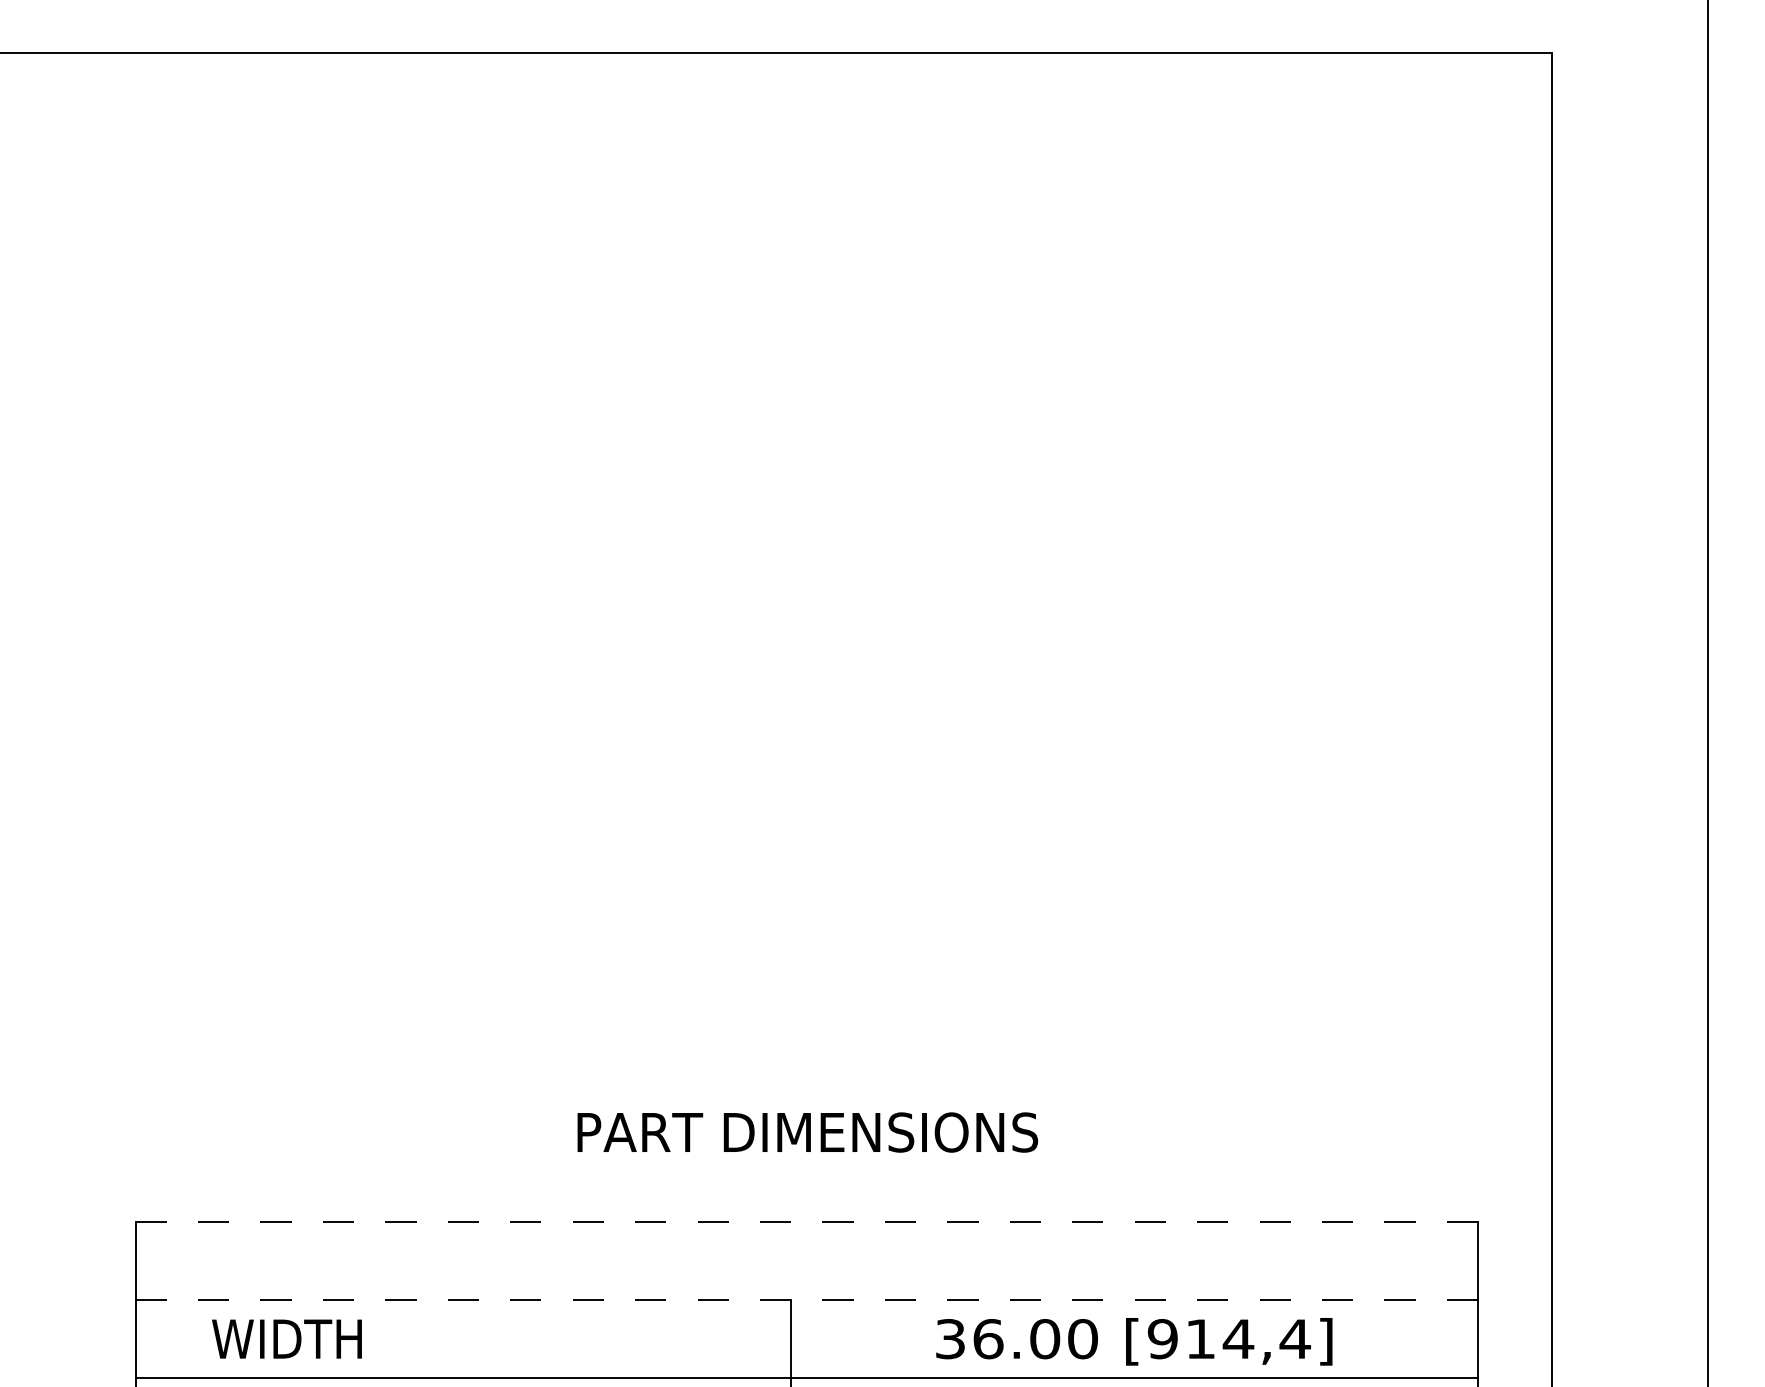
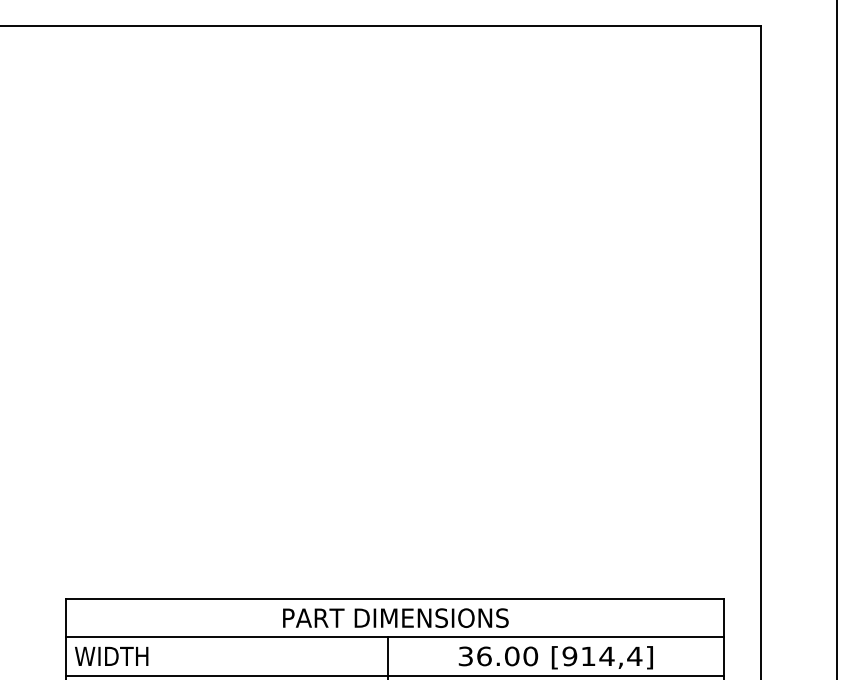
text: (807, 1131) -> (395, 617), moved
line: (807, 1222) -> (395, 599), dashed -> solid
line: (807, 1300) -> (395, 637), dashed -> solid
text: (286, 1337) -> (111, 655), moved

